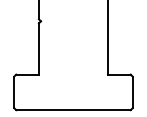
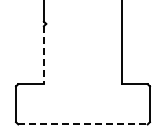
line: (38, 49) -> (43, 55), solid -> dashed
line: (73, 110) -> (83, 124), solid -> dashed

